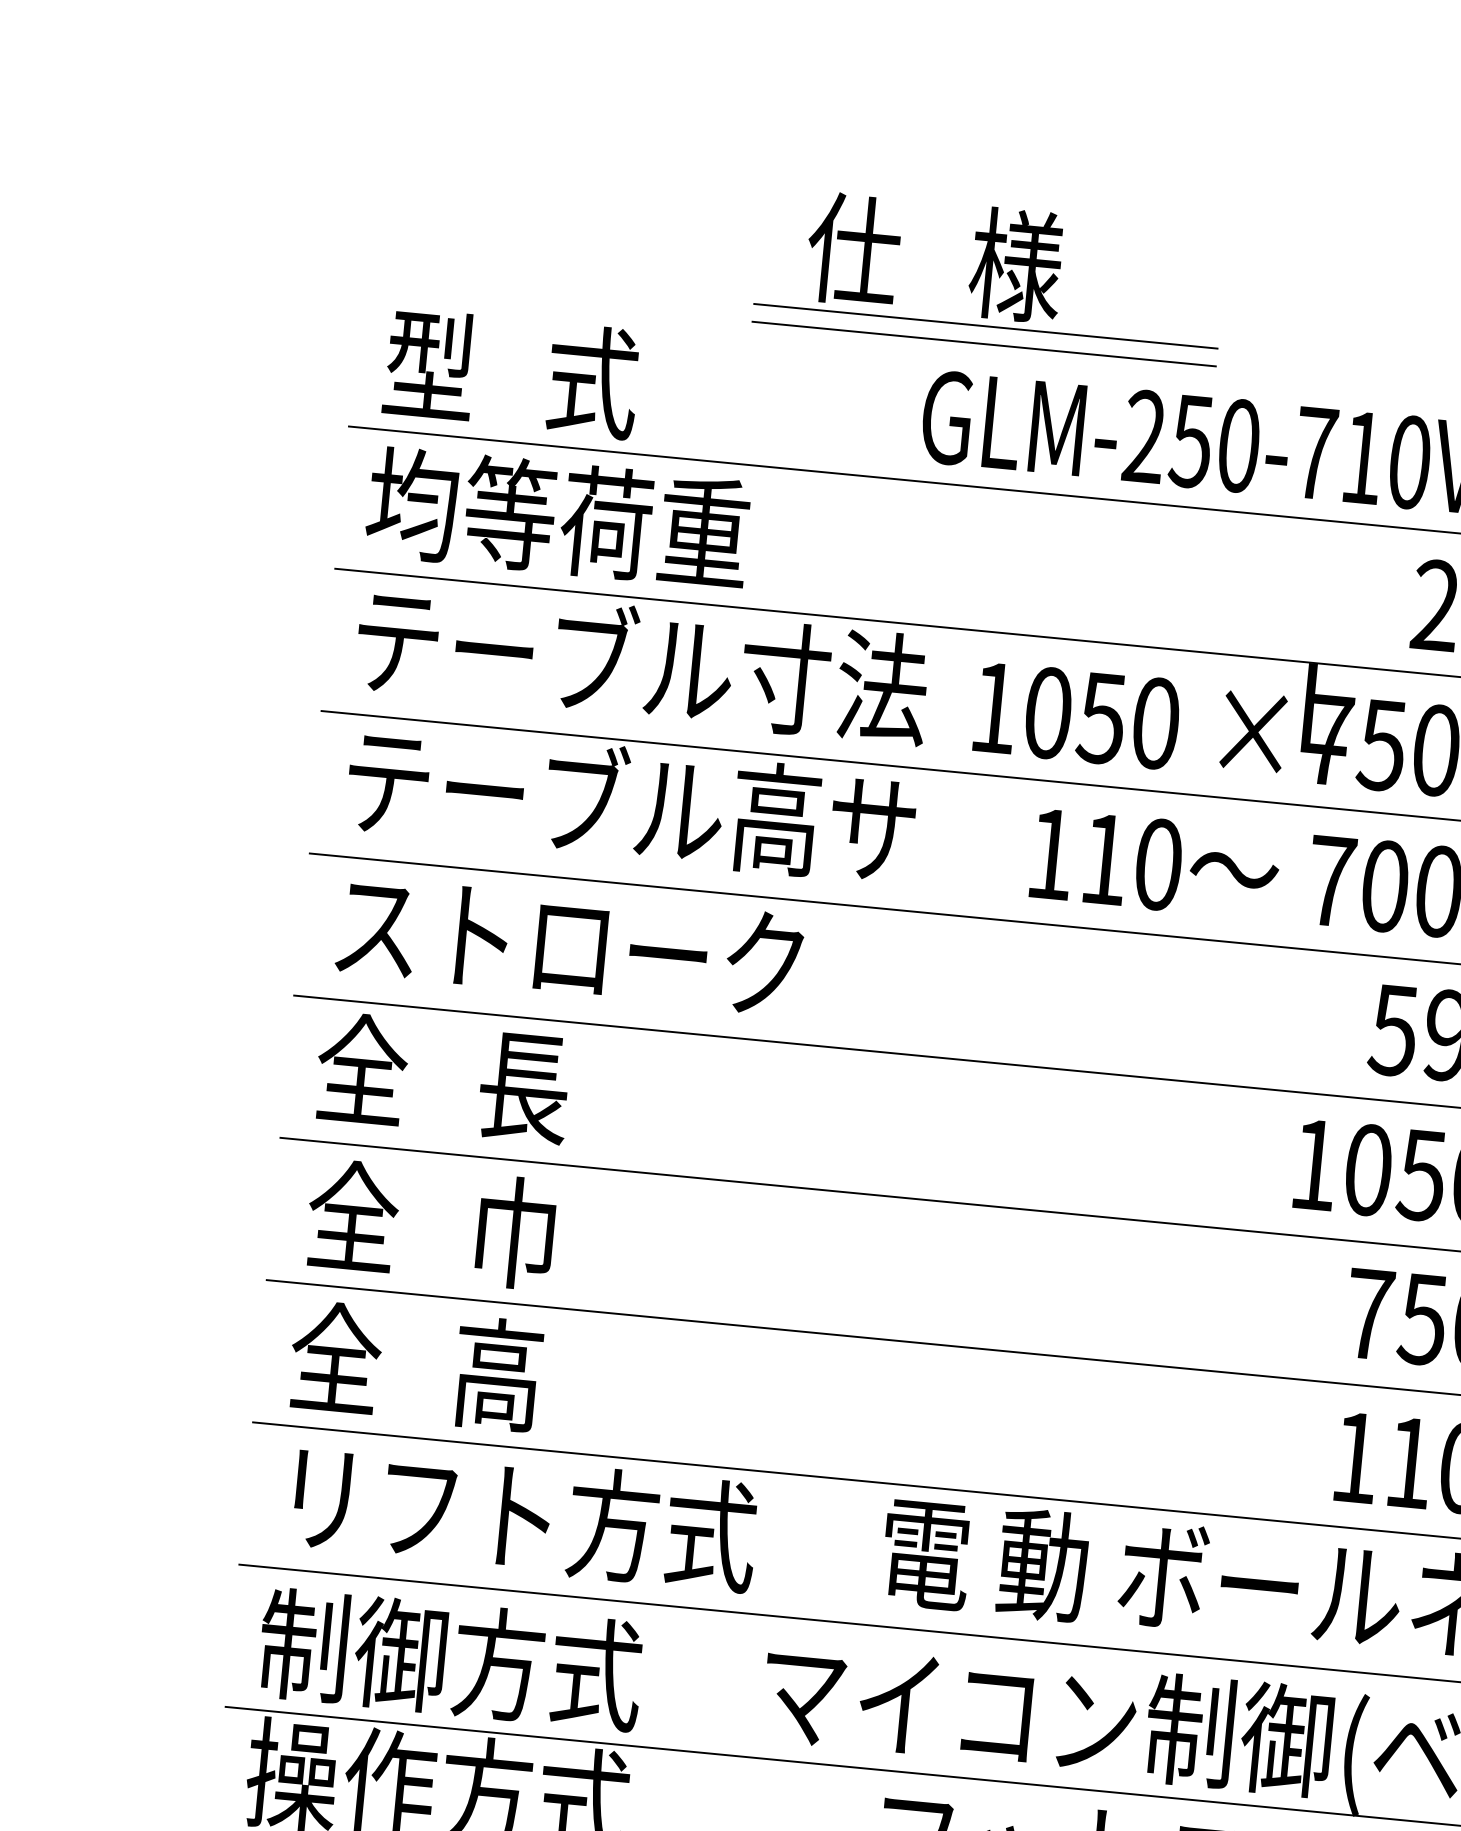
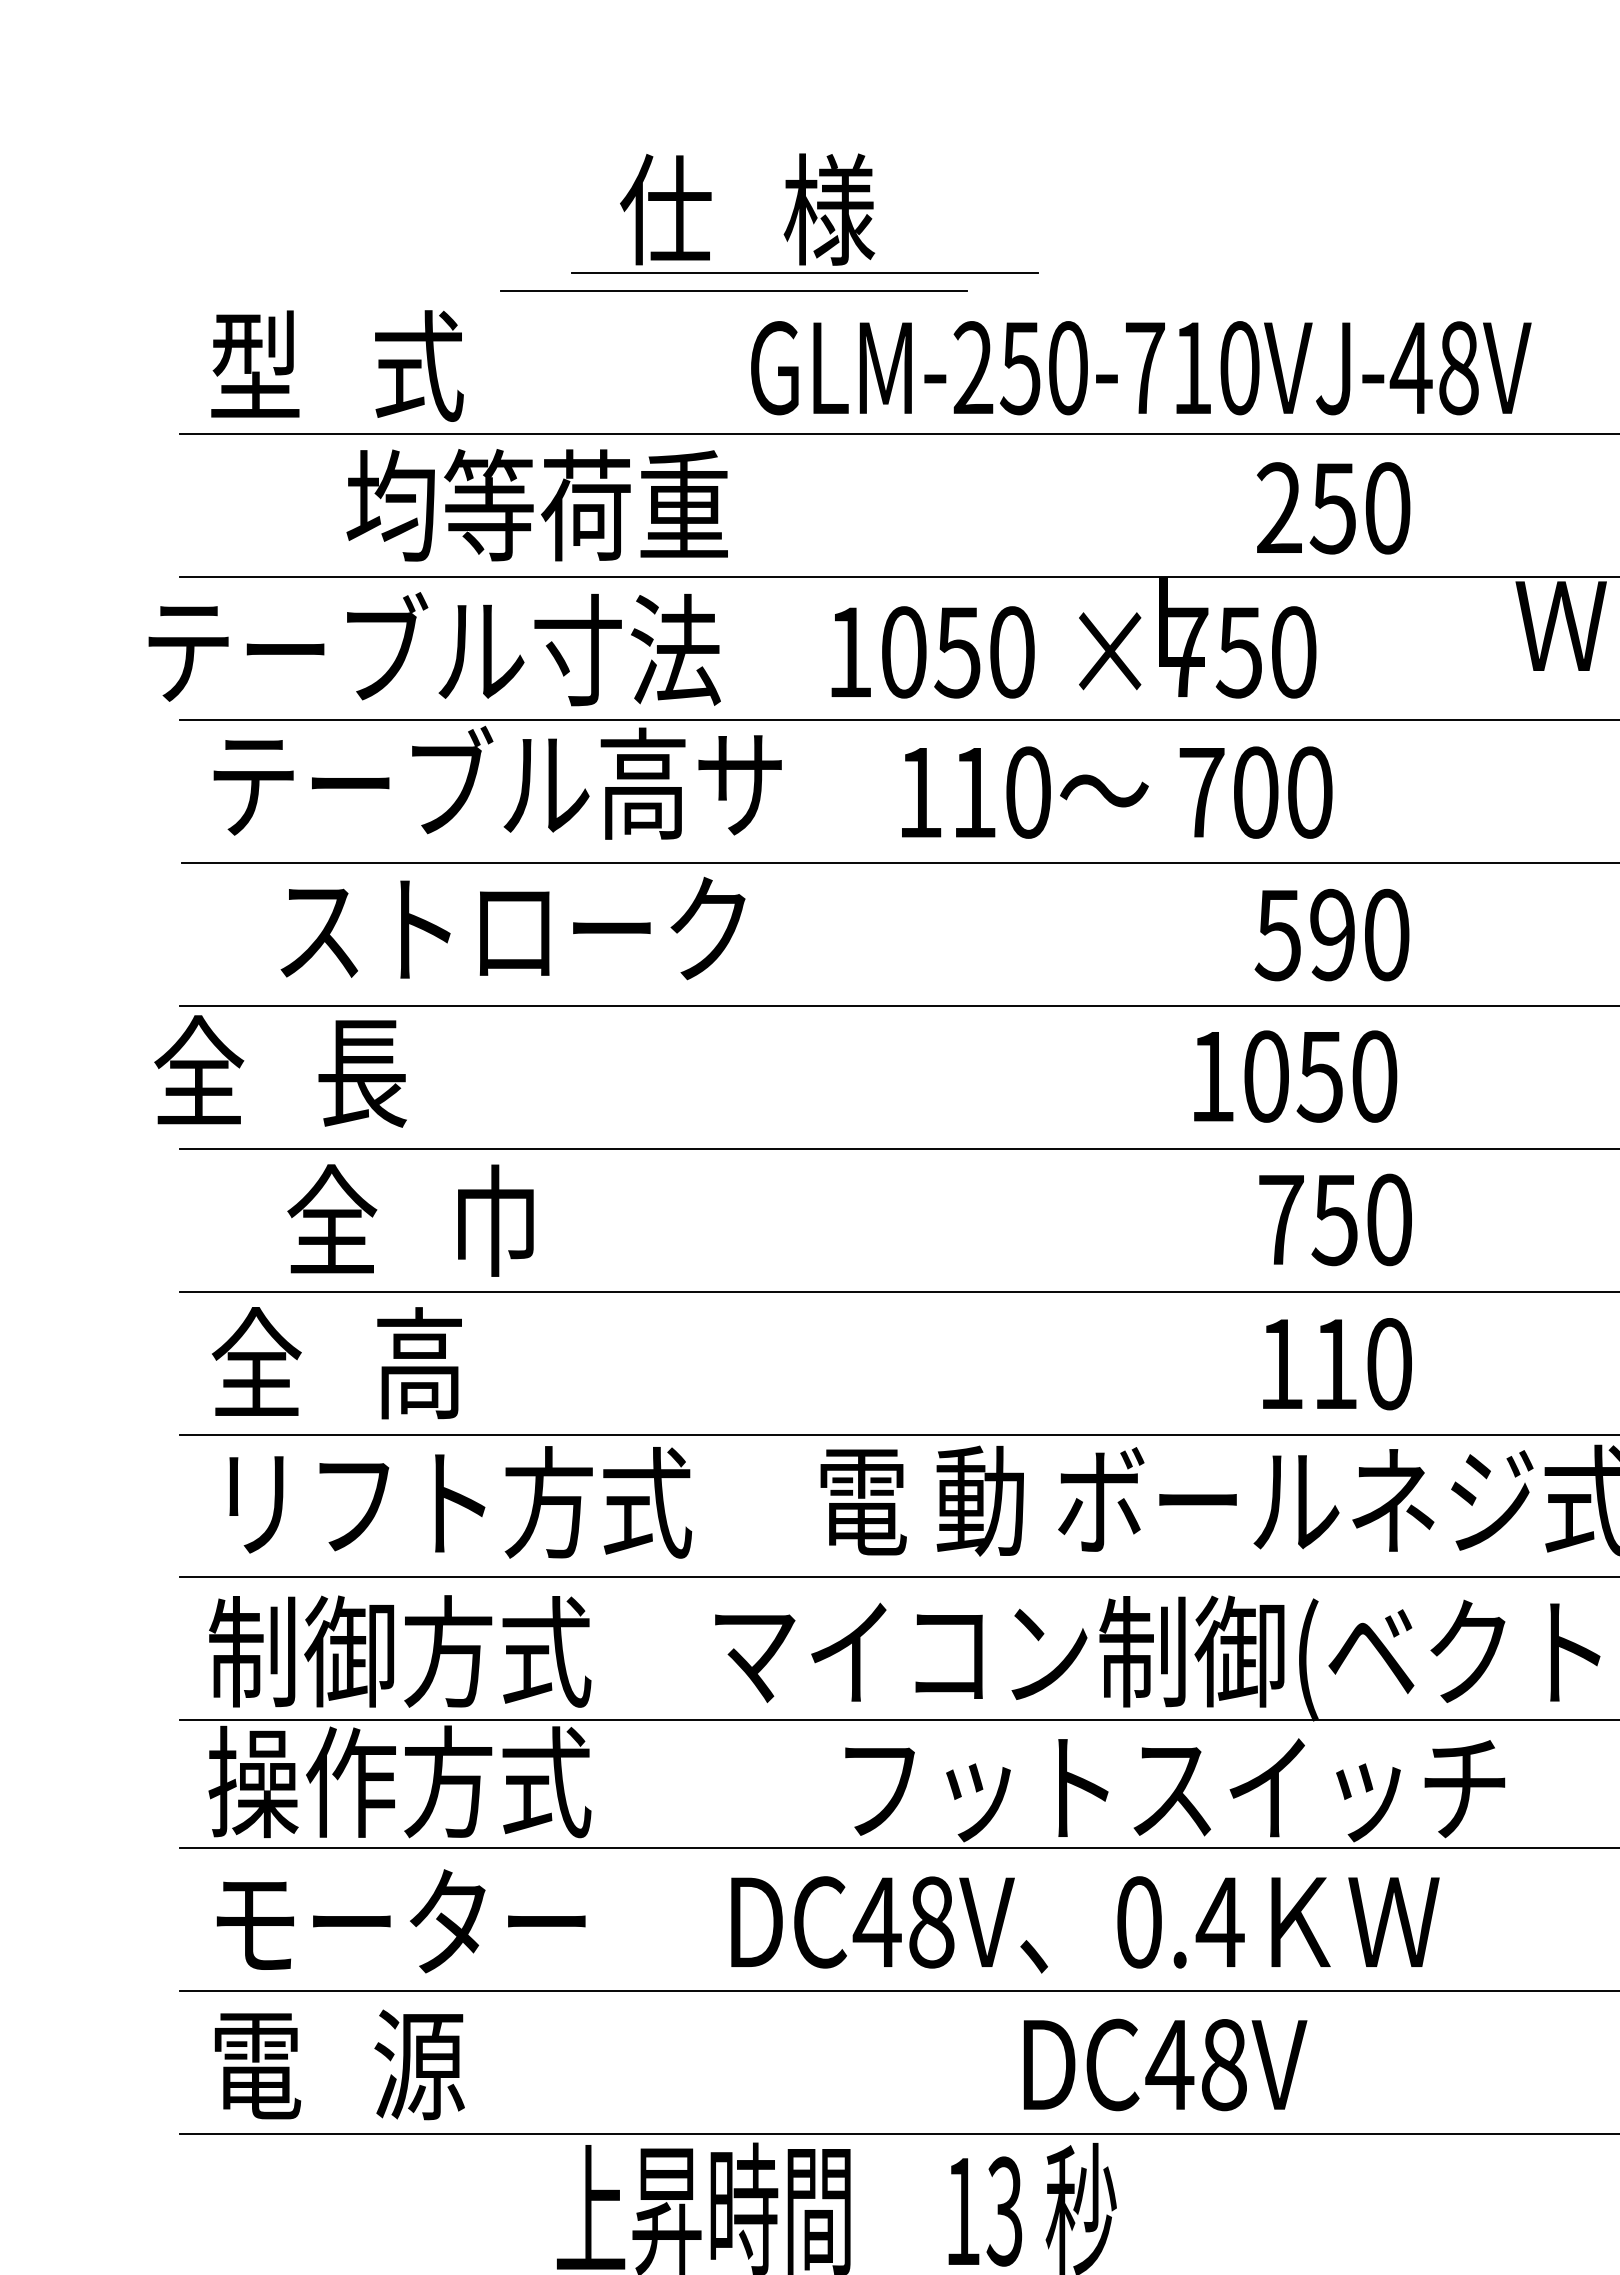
line: (983, 343) -> (733, 290), moved
text: (557, 518) -> (536, 505), moved
text: (642, 664) -> (434, 649), moved
text: (569, 944) -> (512, 928), moved
text: (443, 1077) -> (280, 1071), moved
text: (430, 1224) -> (410, 1220), moved

